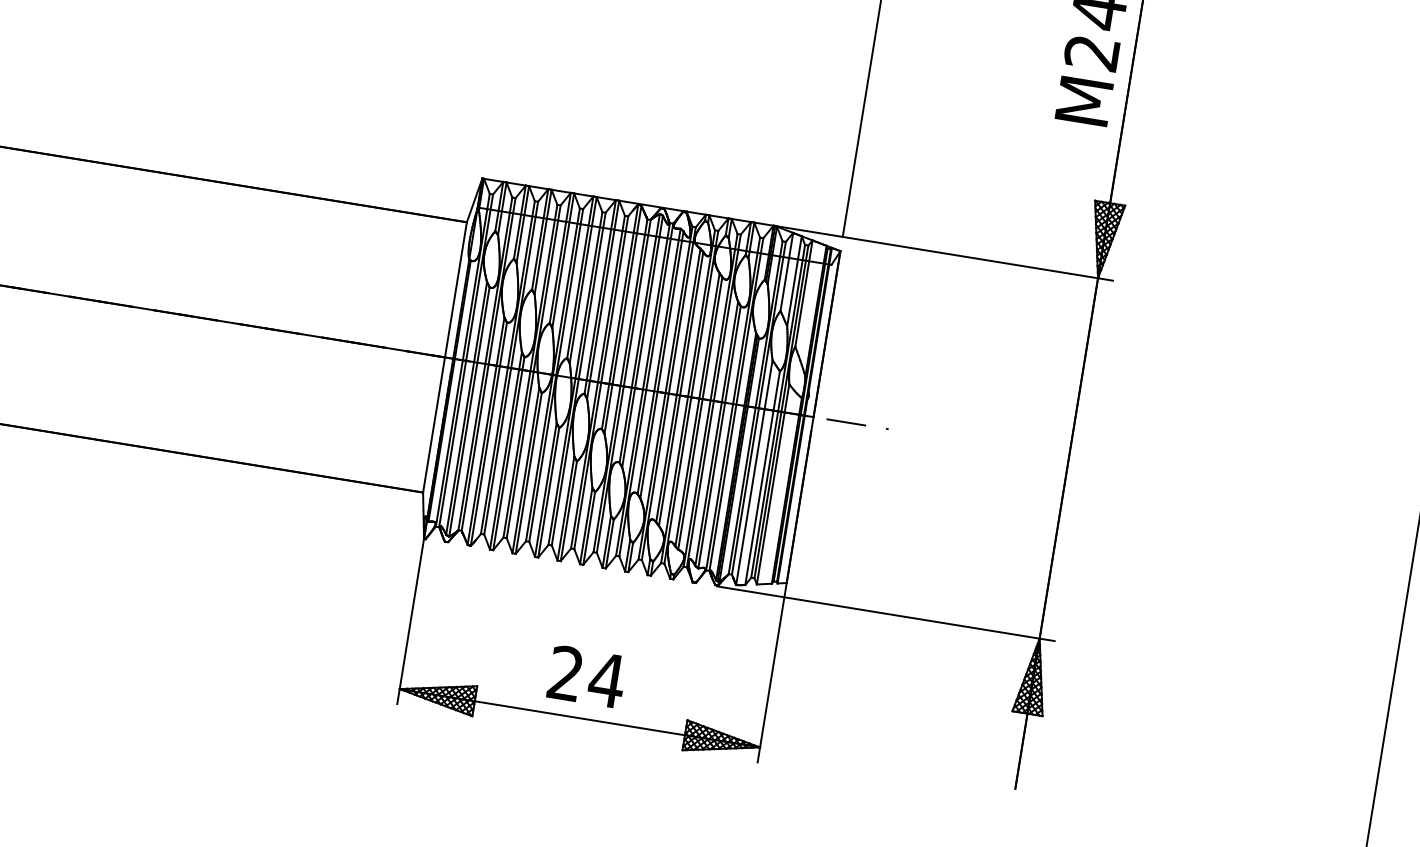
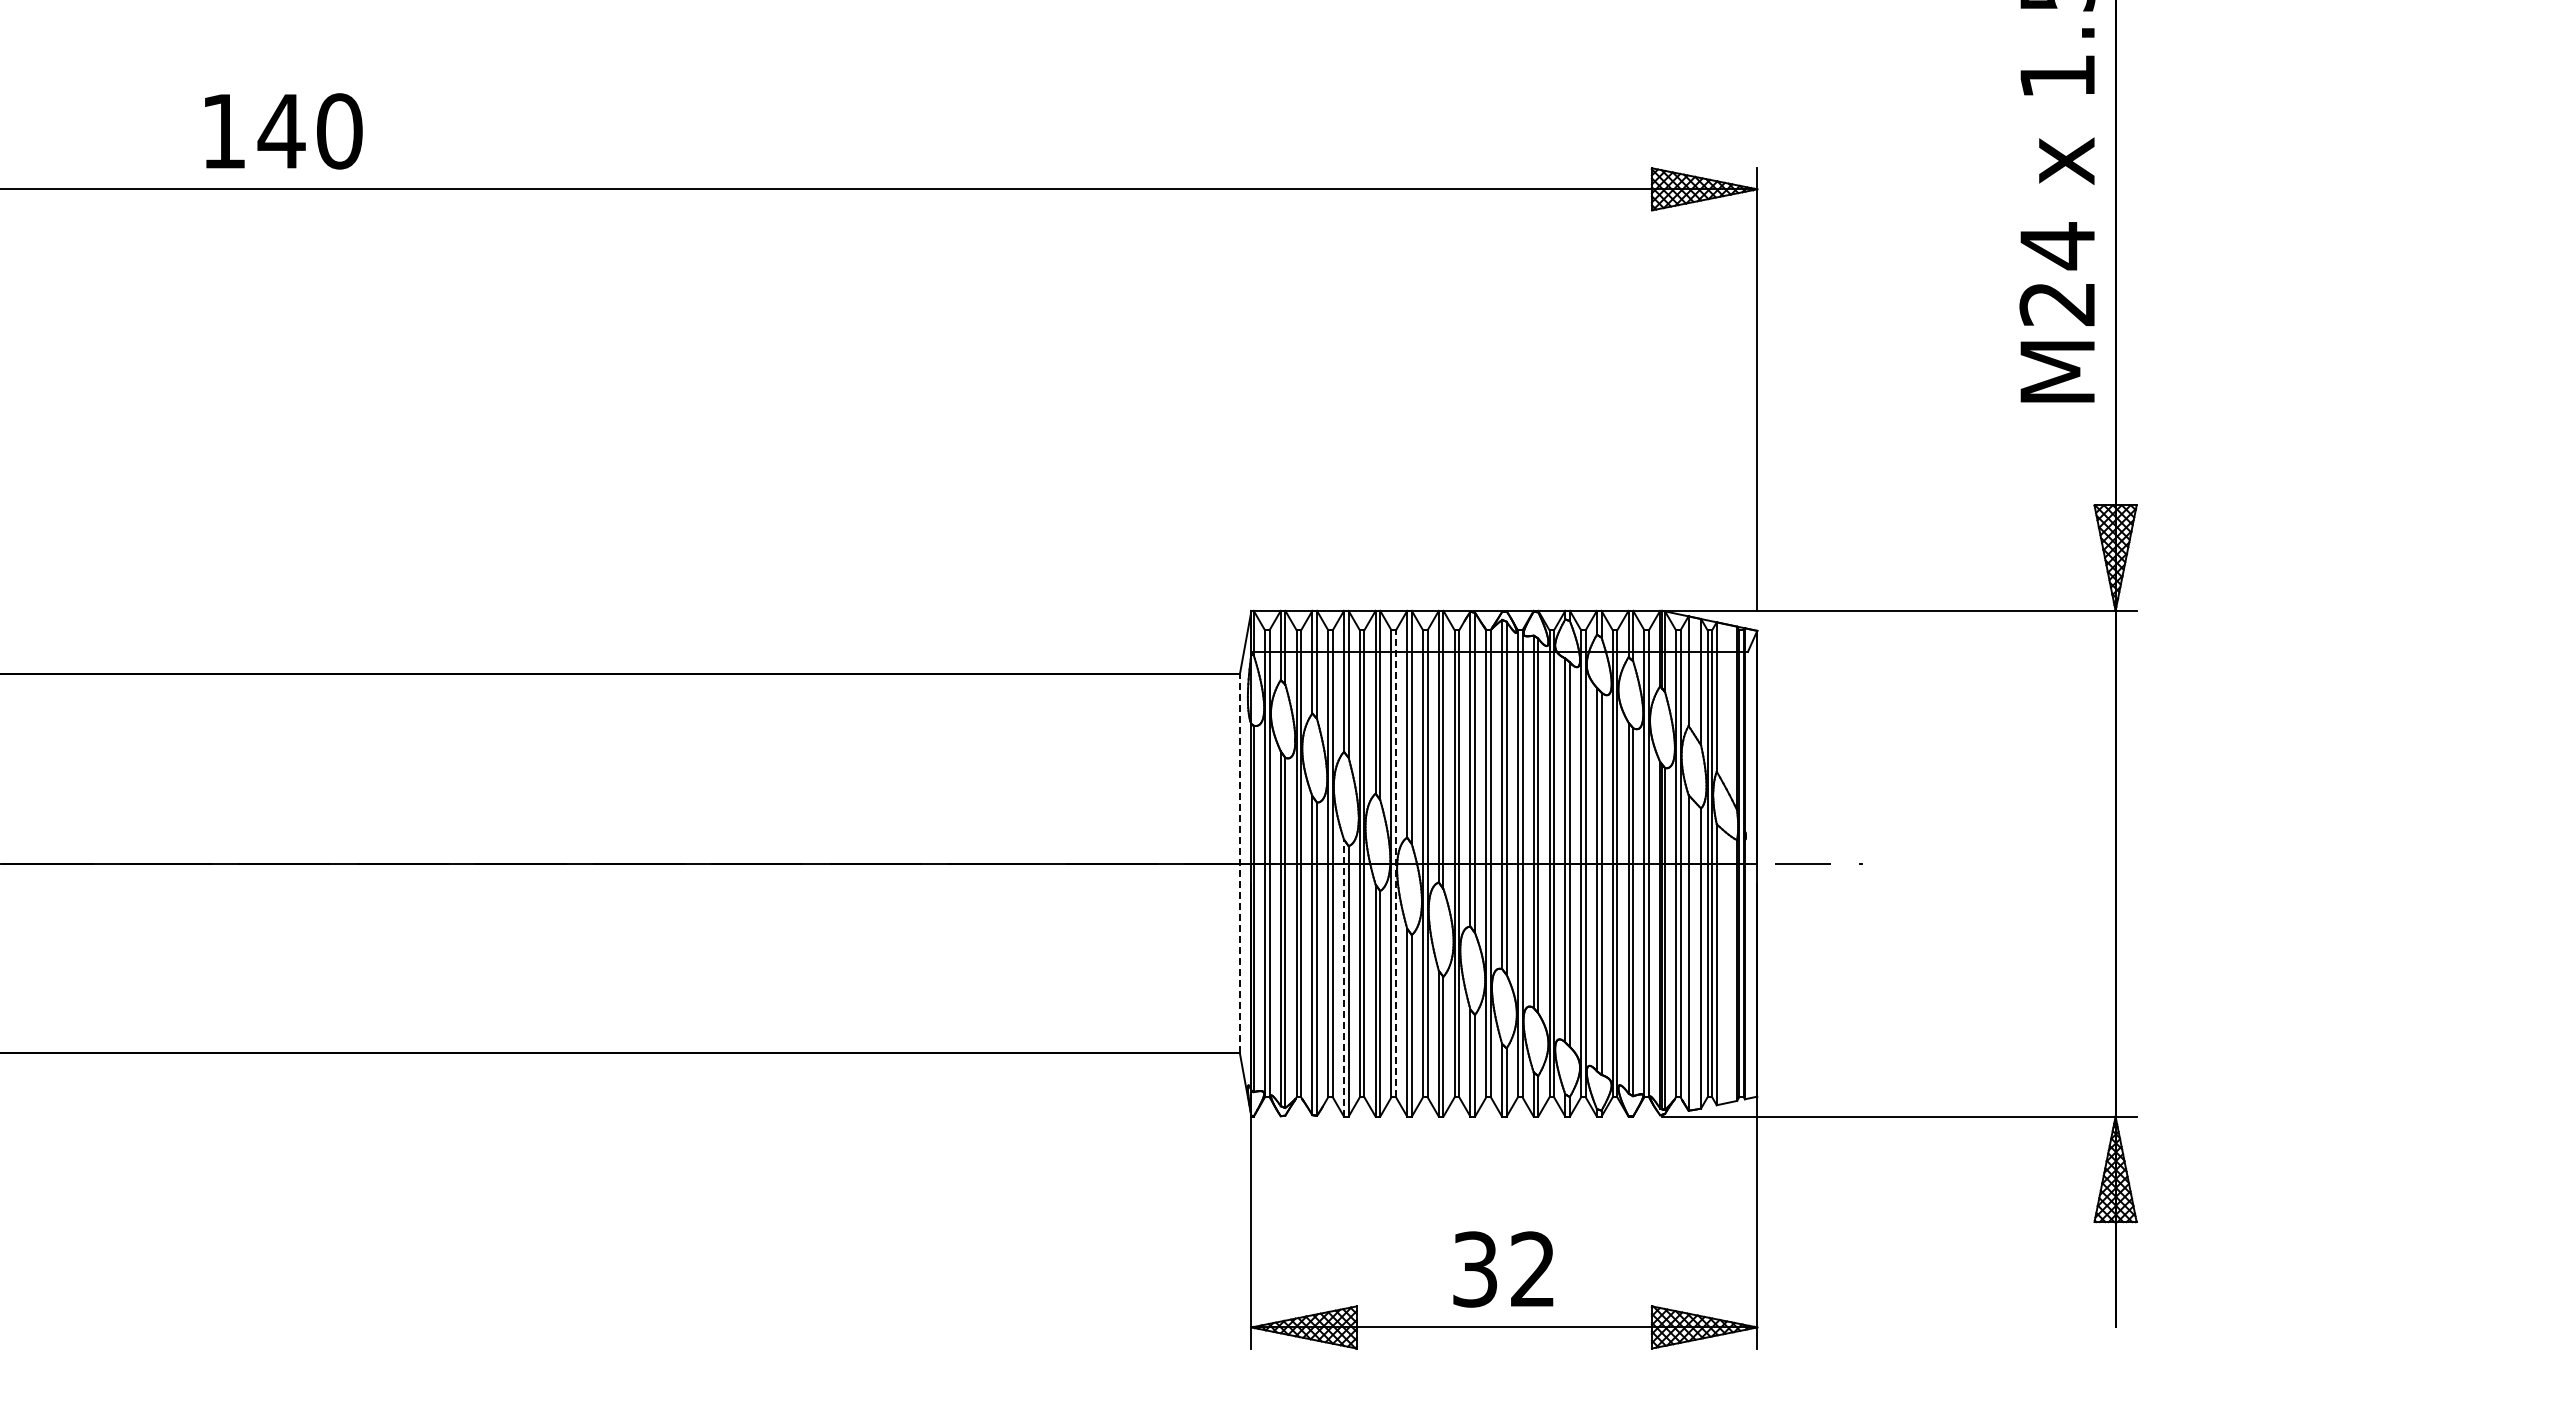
line: (444, 357) -> (1239, 863), solid -> dashed
line: (556, 375) -> (1396, 863), solid -> dashed
line: (506, 451) -> (1344, 978), solid -> dashed
text: (587, 677) -> (1505, 1269), 24 -> 32

